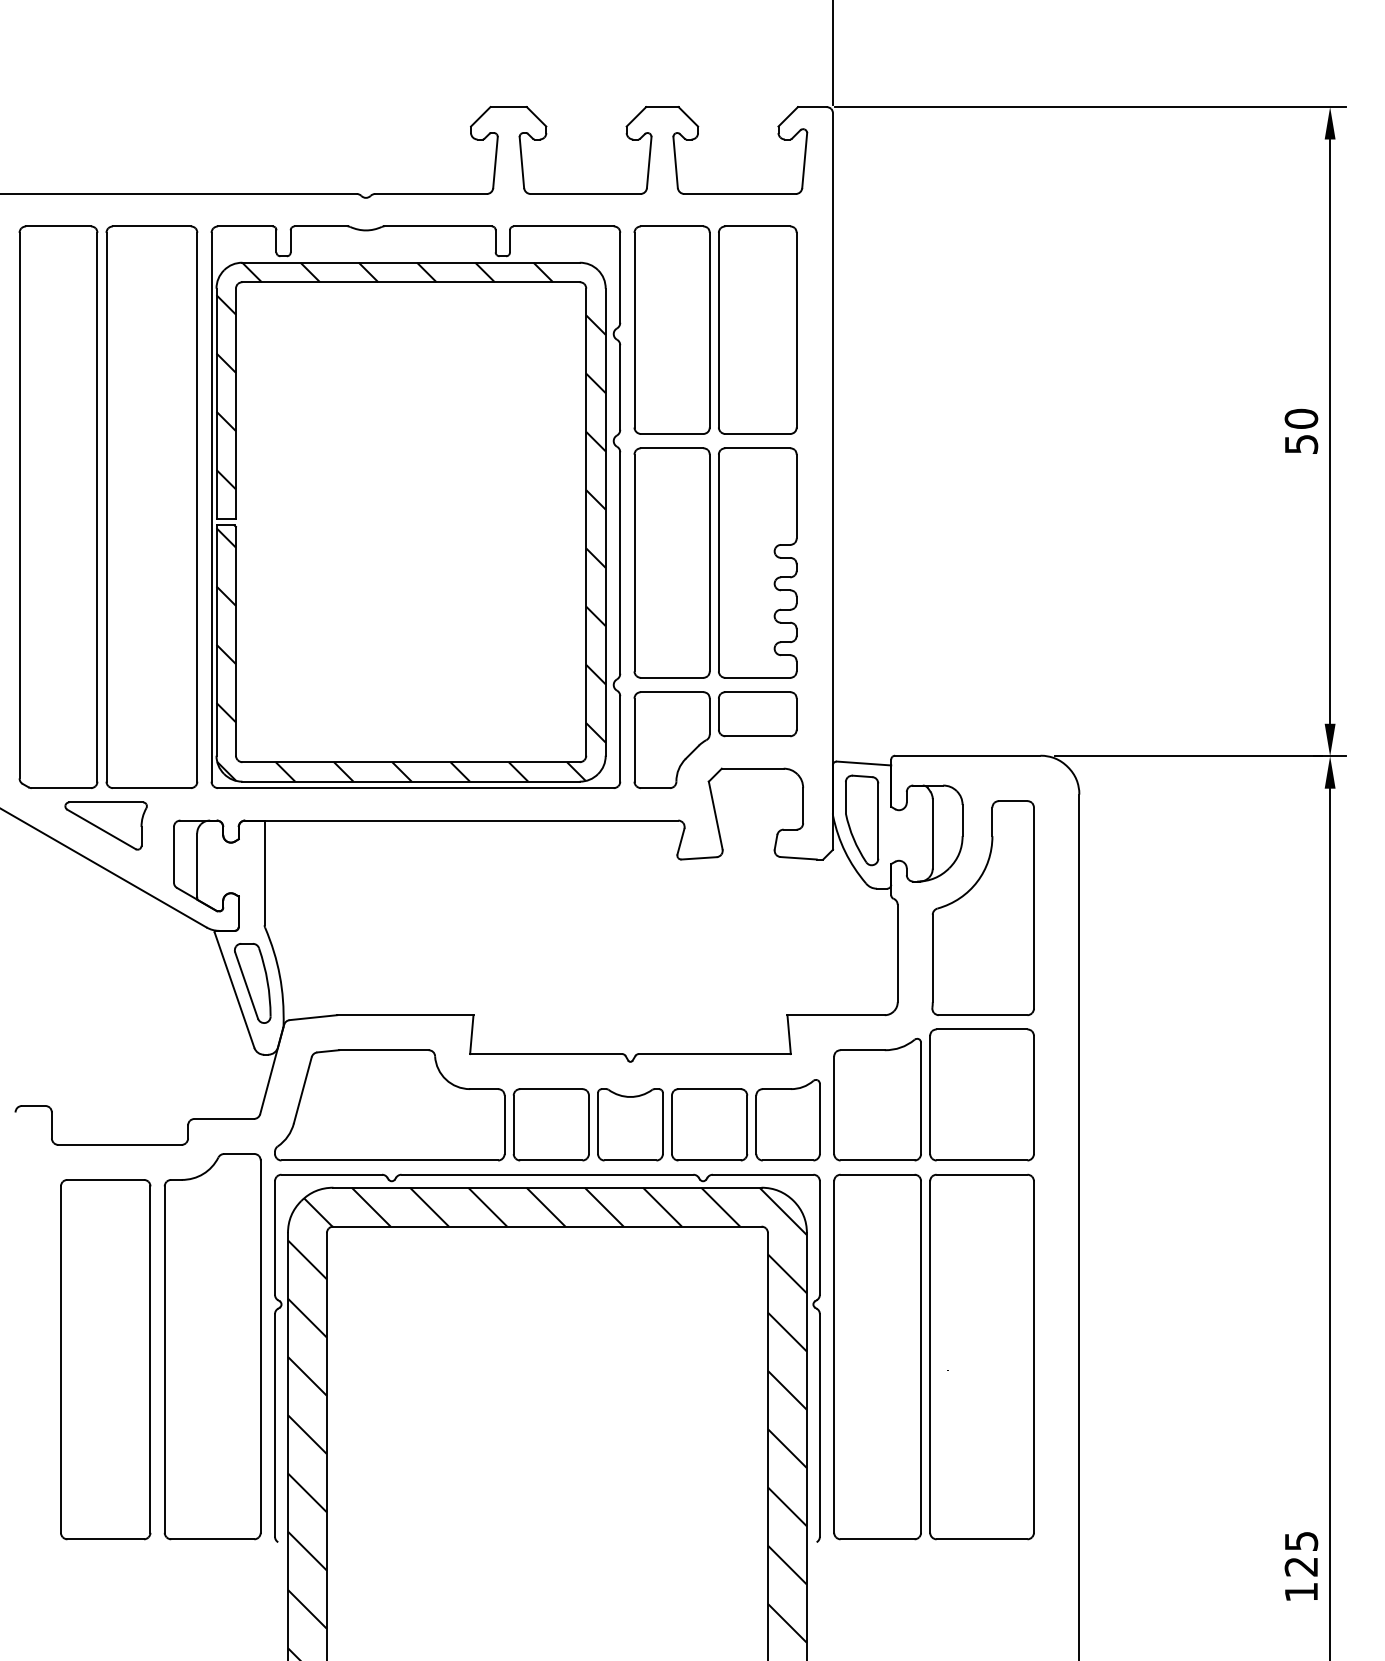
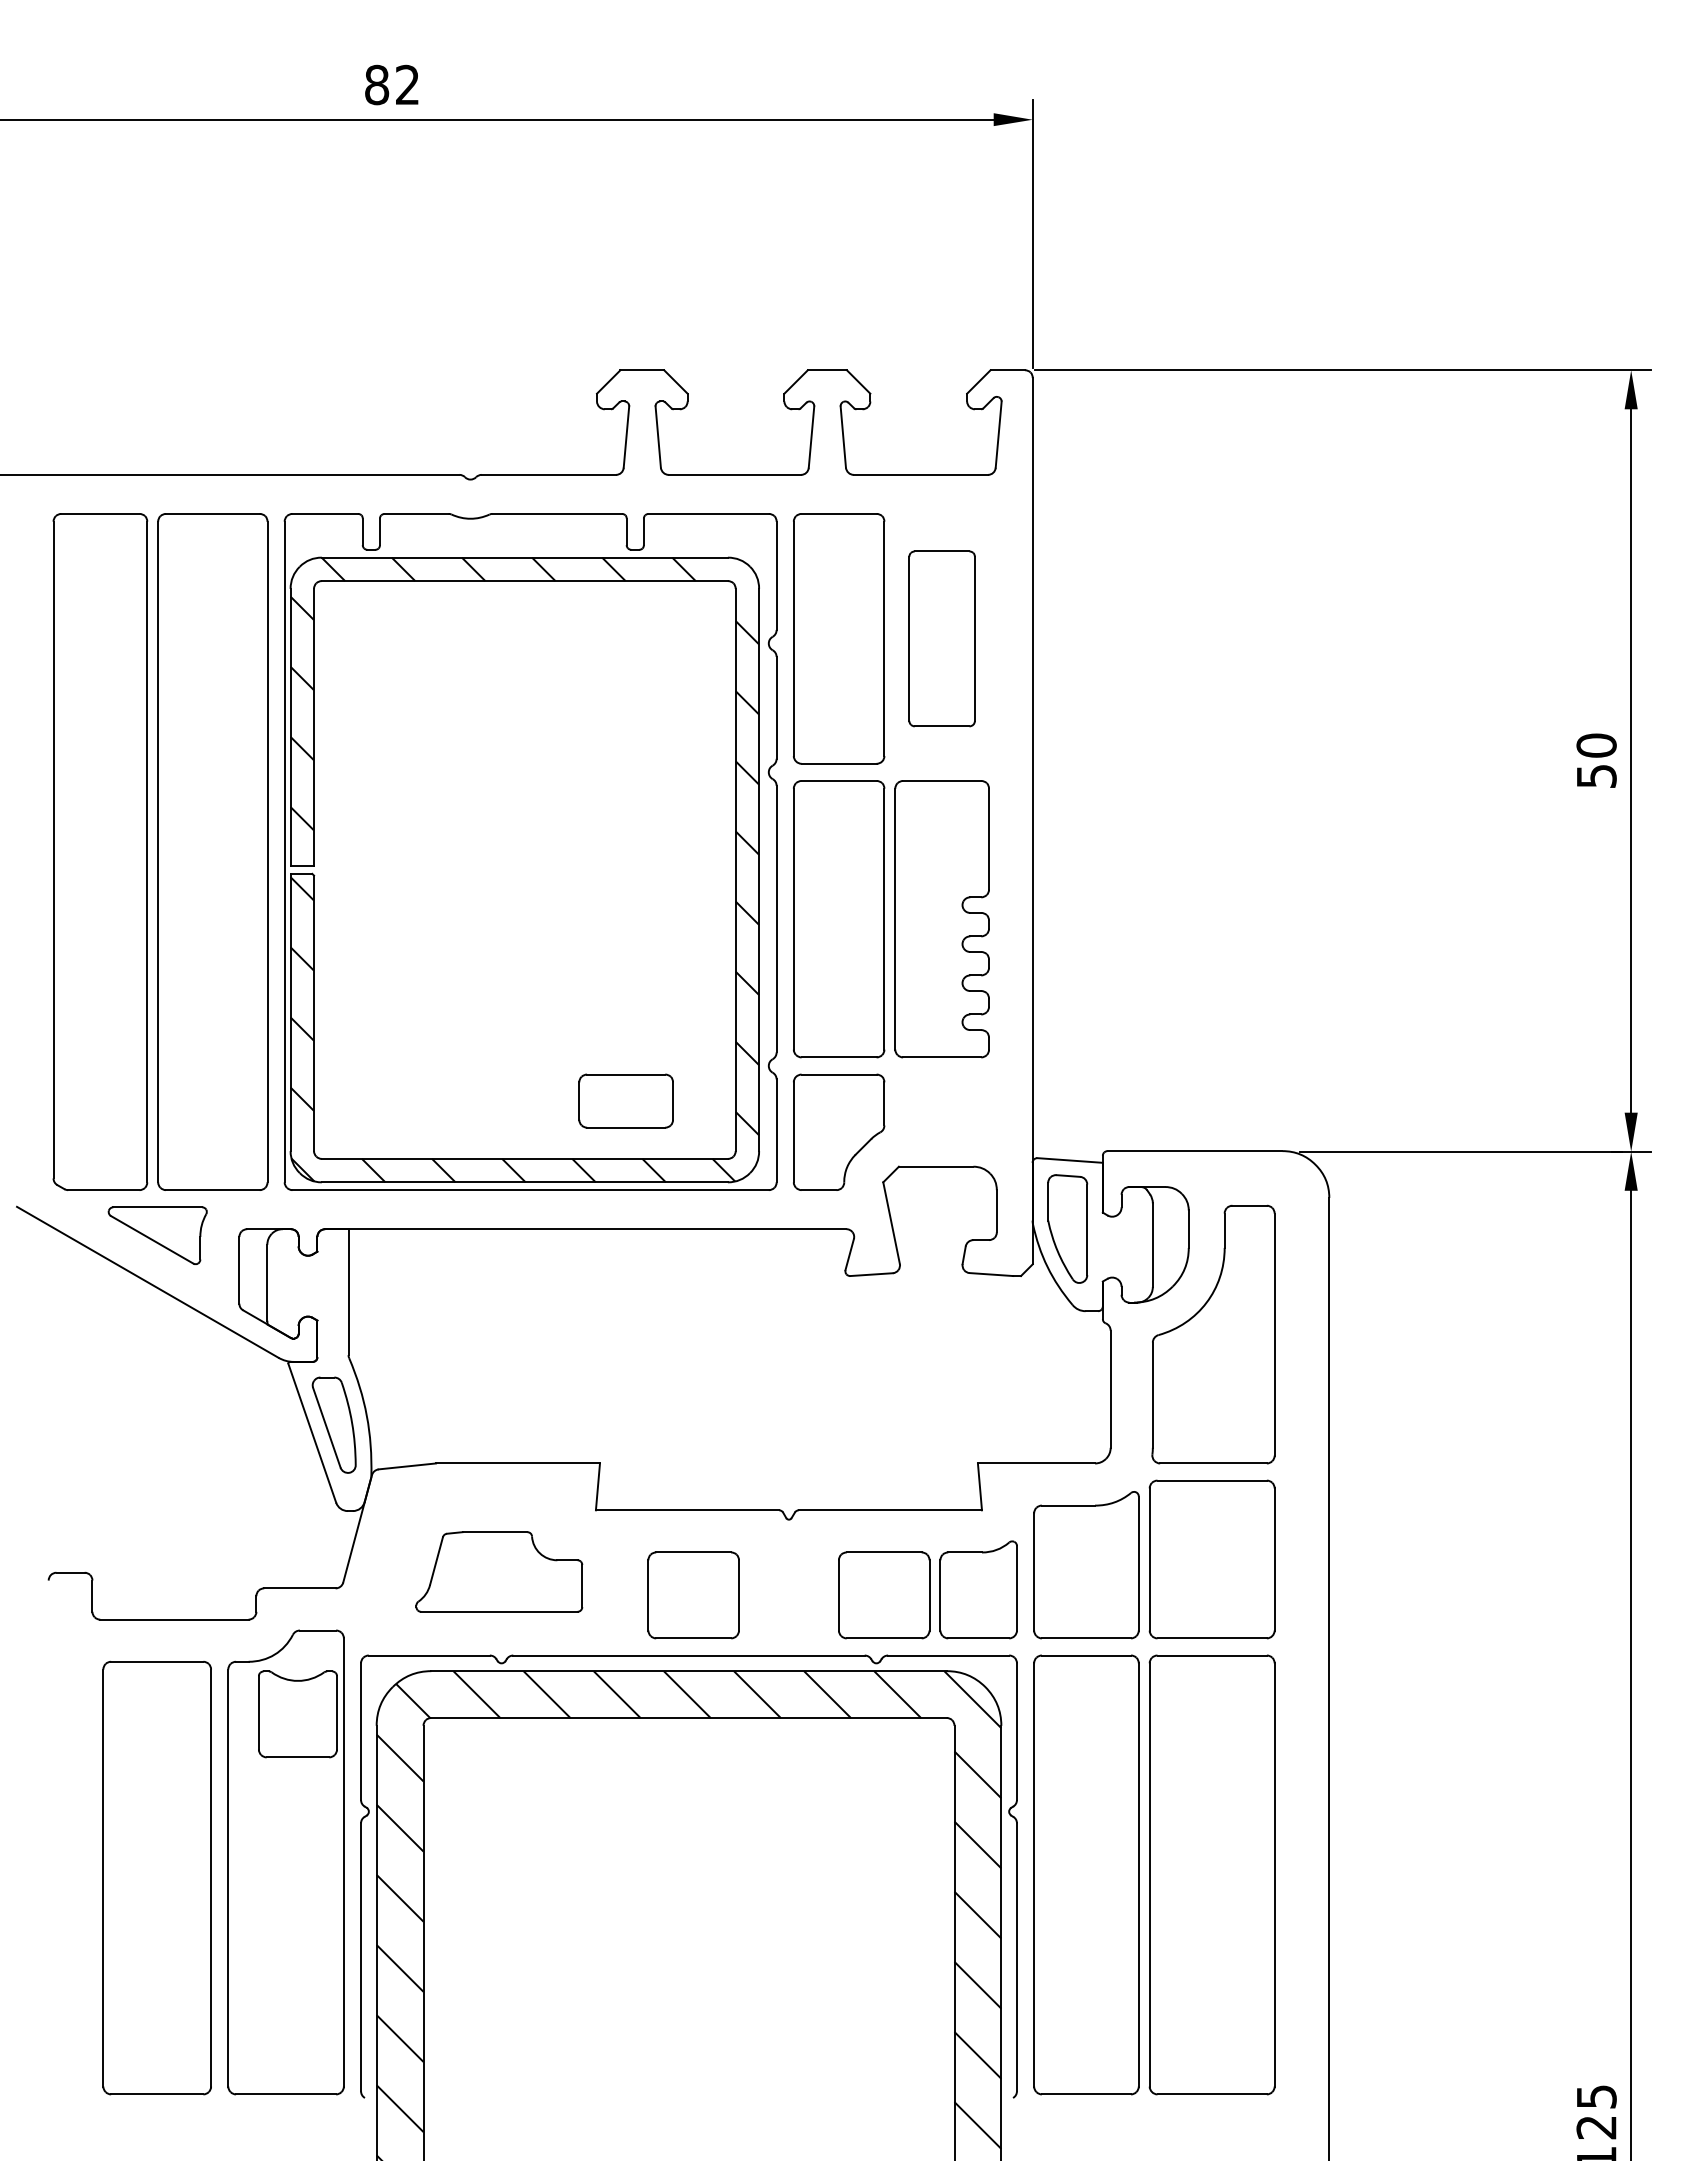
part: (757, 329) -> (941, 638), size x0.7
part: (757, 713) -> (625, 1100), moved
part: (390, 1104) -> (499, 1571), size x0.6
part: (630, 1124) -> (297, 1714), moved

